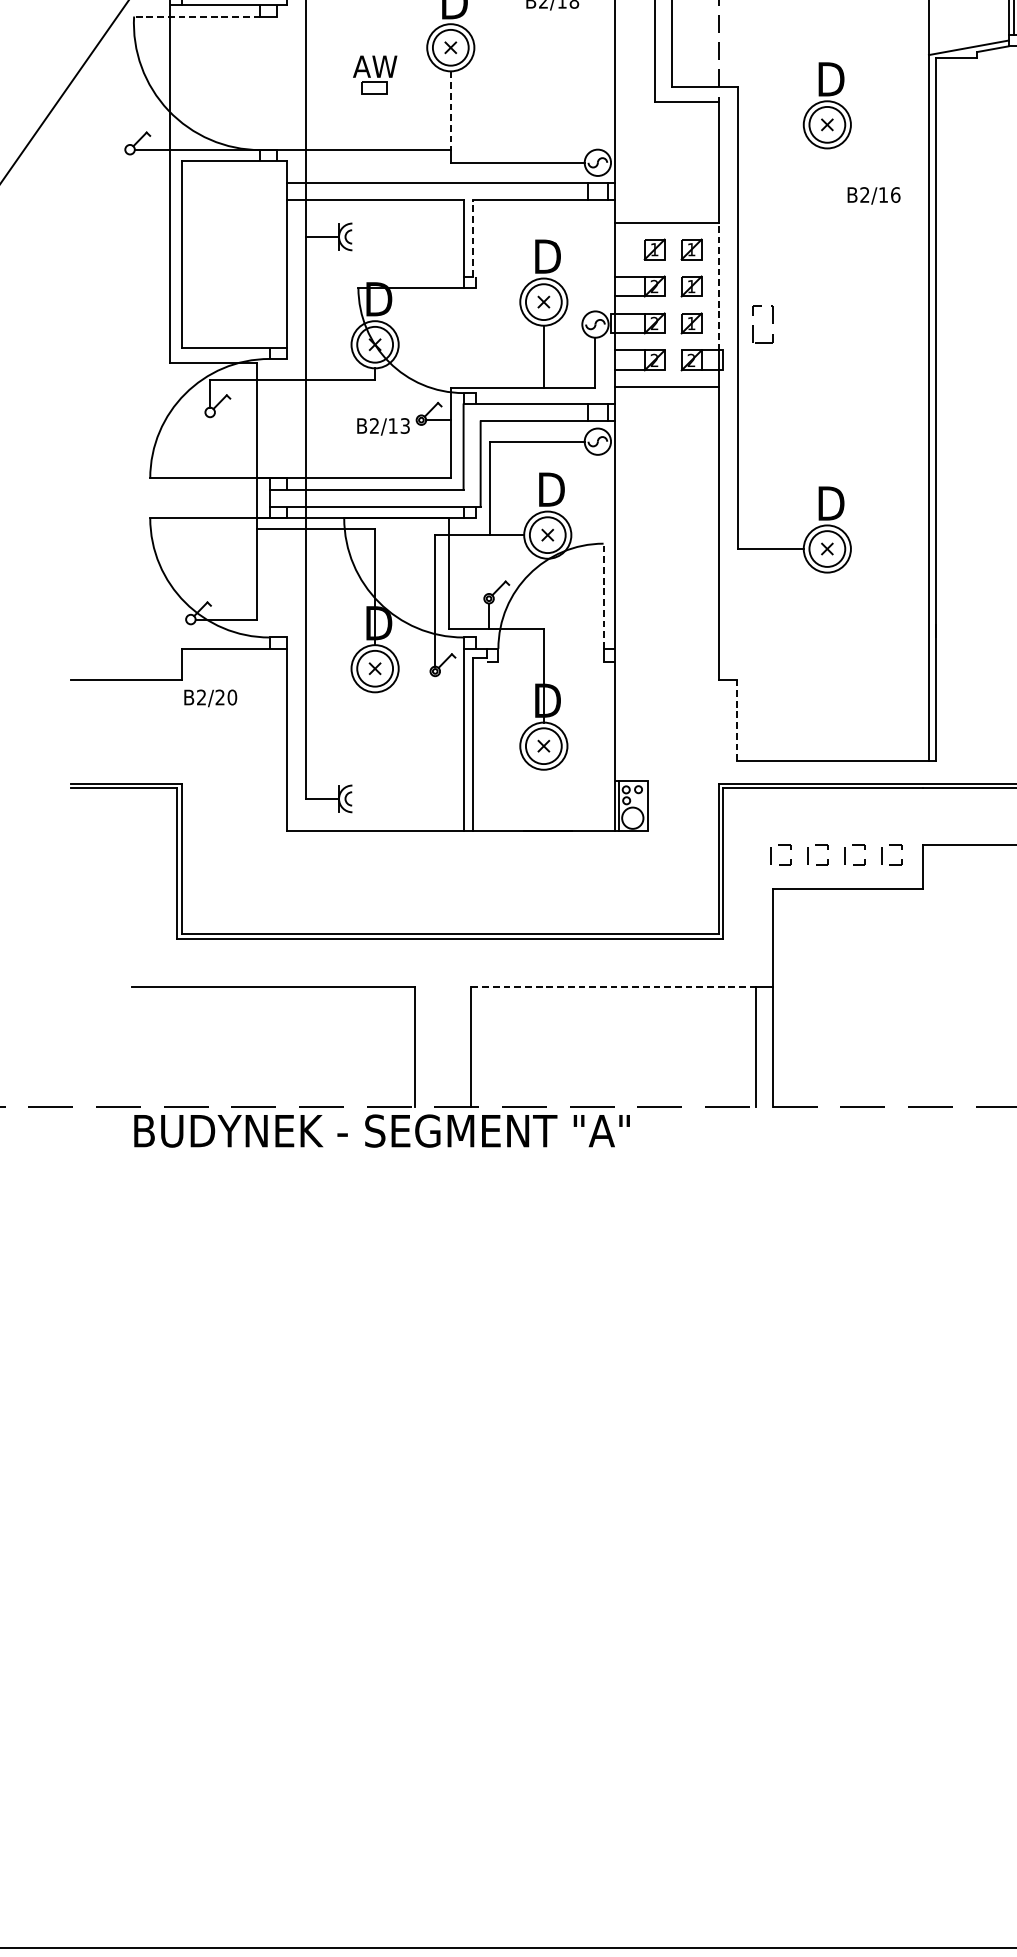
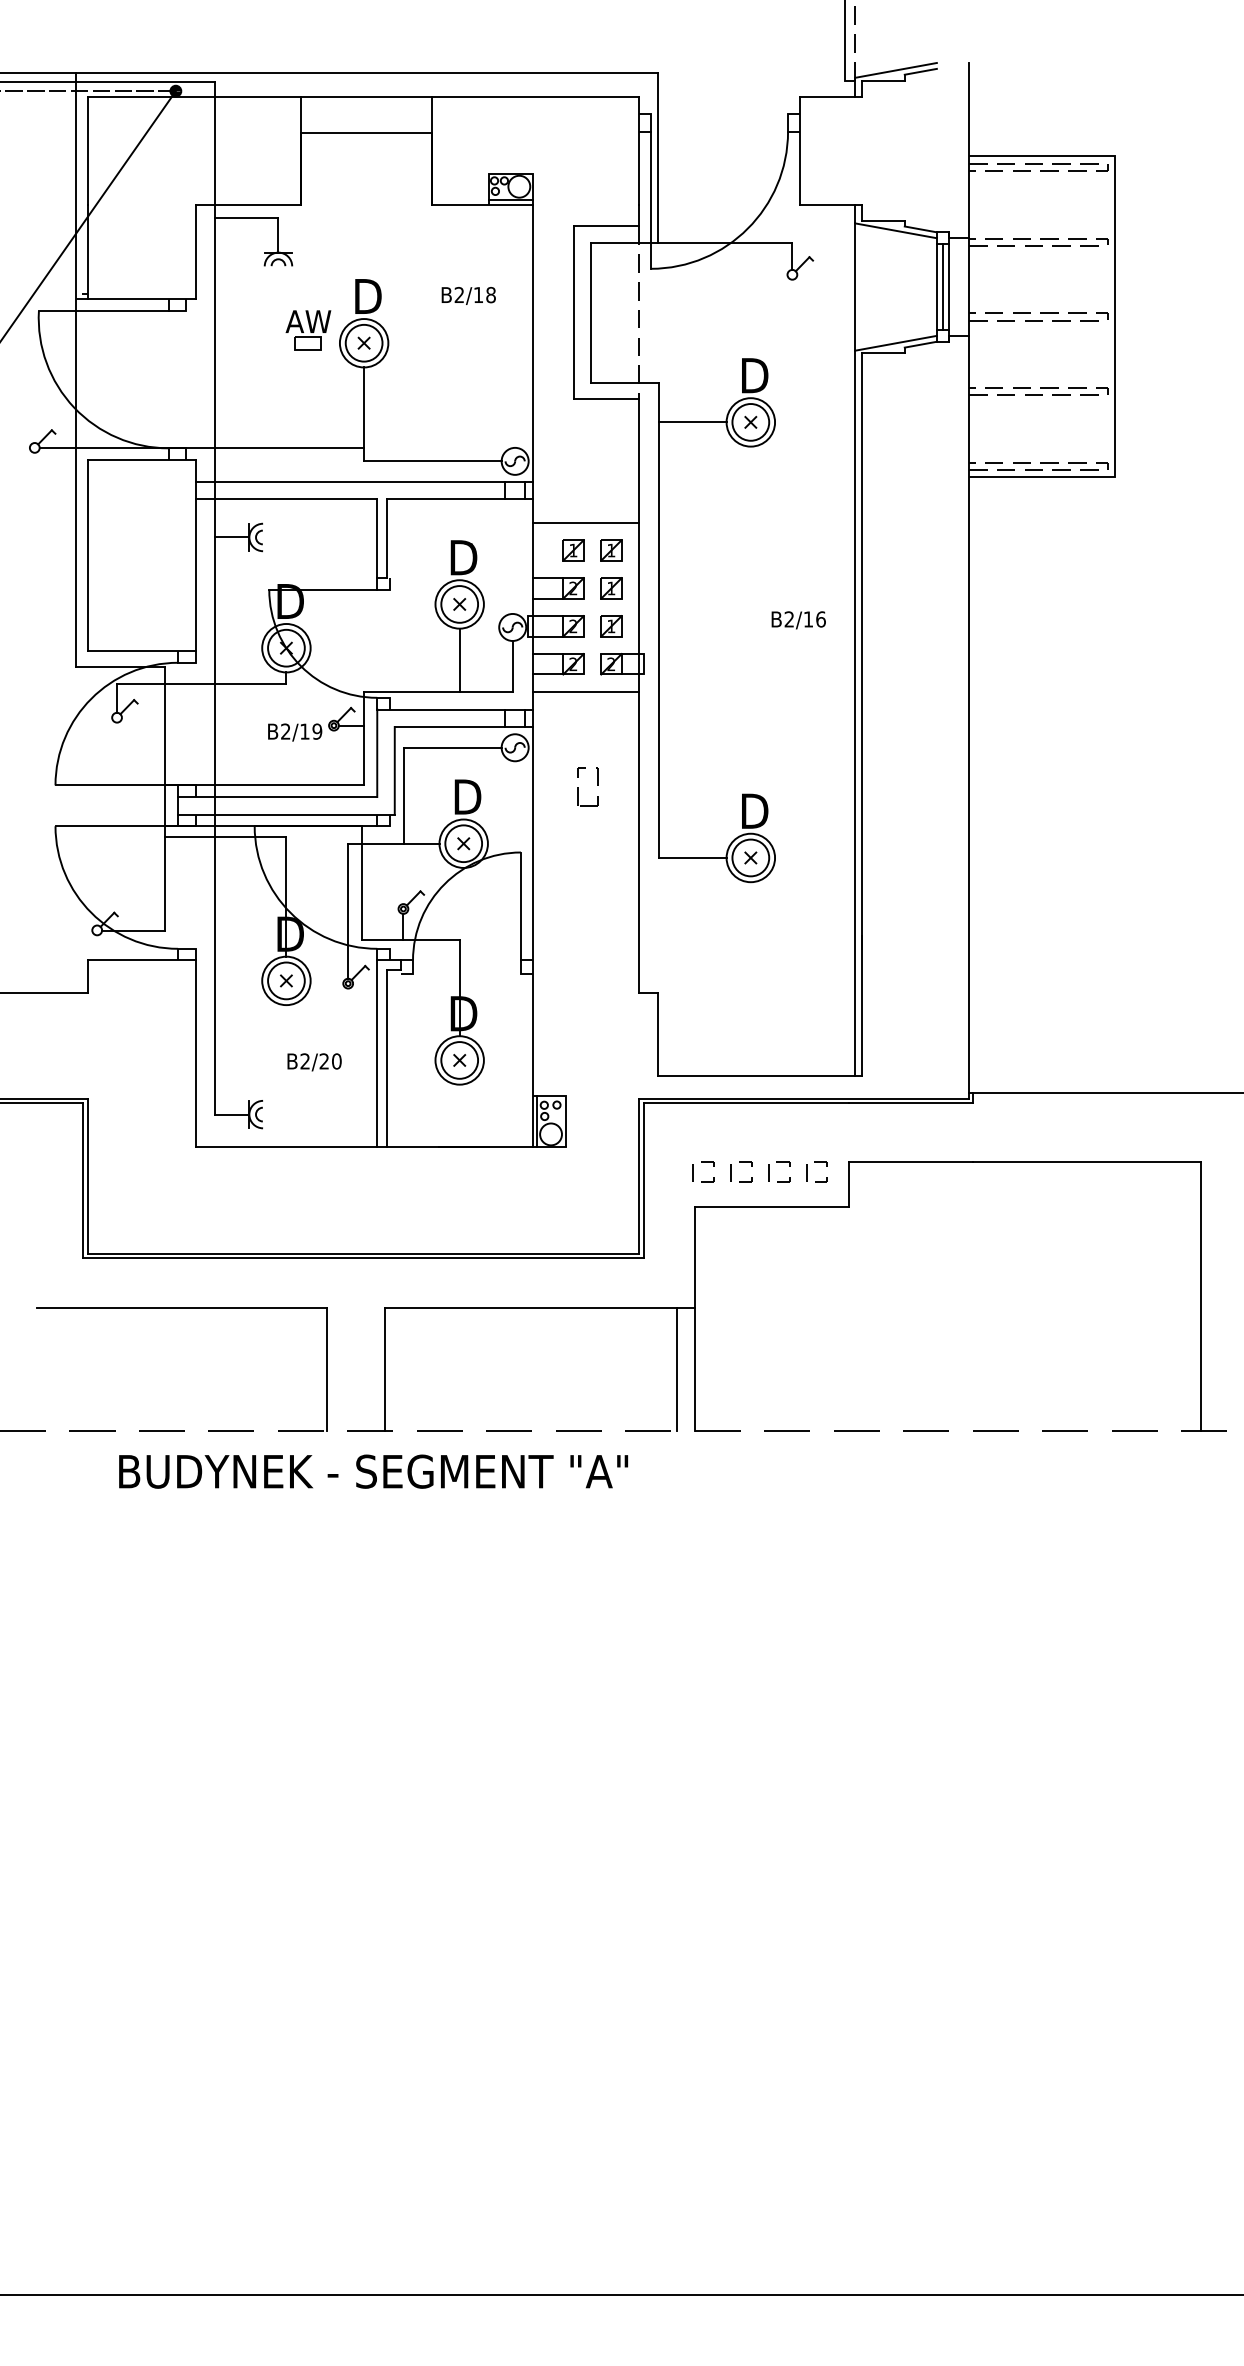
line: (196, 16) -> (103, 311), dashed -> solid
part: (375, 75) -> (308, 330), moved
line: (451, 111) -> (364, 408), dashed -> solid
line: (770, 124) -> (692, 422), added
text: (873, 196) -> (798, 620), moved
line: (472, 237) -> (386, 538), dashed -> solid
line: (718, 286) -> (639, 588), dashed -> solid
part: (754, 325) -> (578, 787), moved
text: (405, 425) -> (317, 731), B2/13 -> B2/19
line: (604, 596) -> (521, 906), dashed -> solid
text: (210, 698) -> (314, 1062), moved
line: (737, 720) -> (658, 1034), dashed -> solid
line: (613, 986) -> (531, 1307), dashed -> solid
text: (382, 1130) -> (373, 1471), moved

